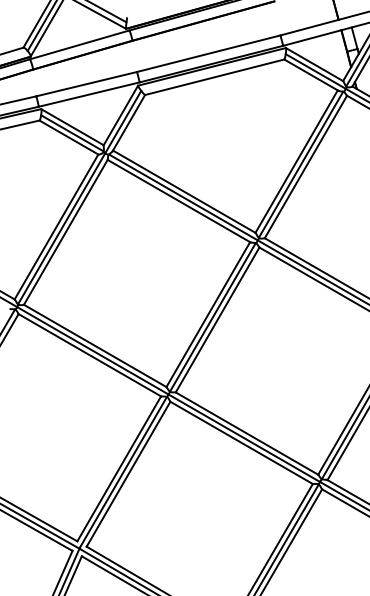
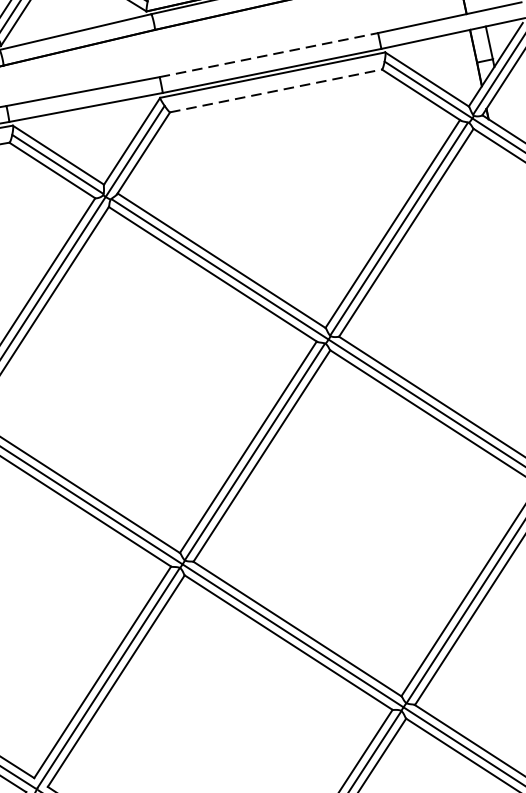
line: (209, 53) -> (270, 54), solid -> dashed
line: (214, 77) -> (275, 91), solid -> dashed

